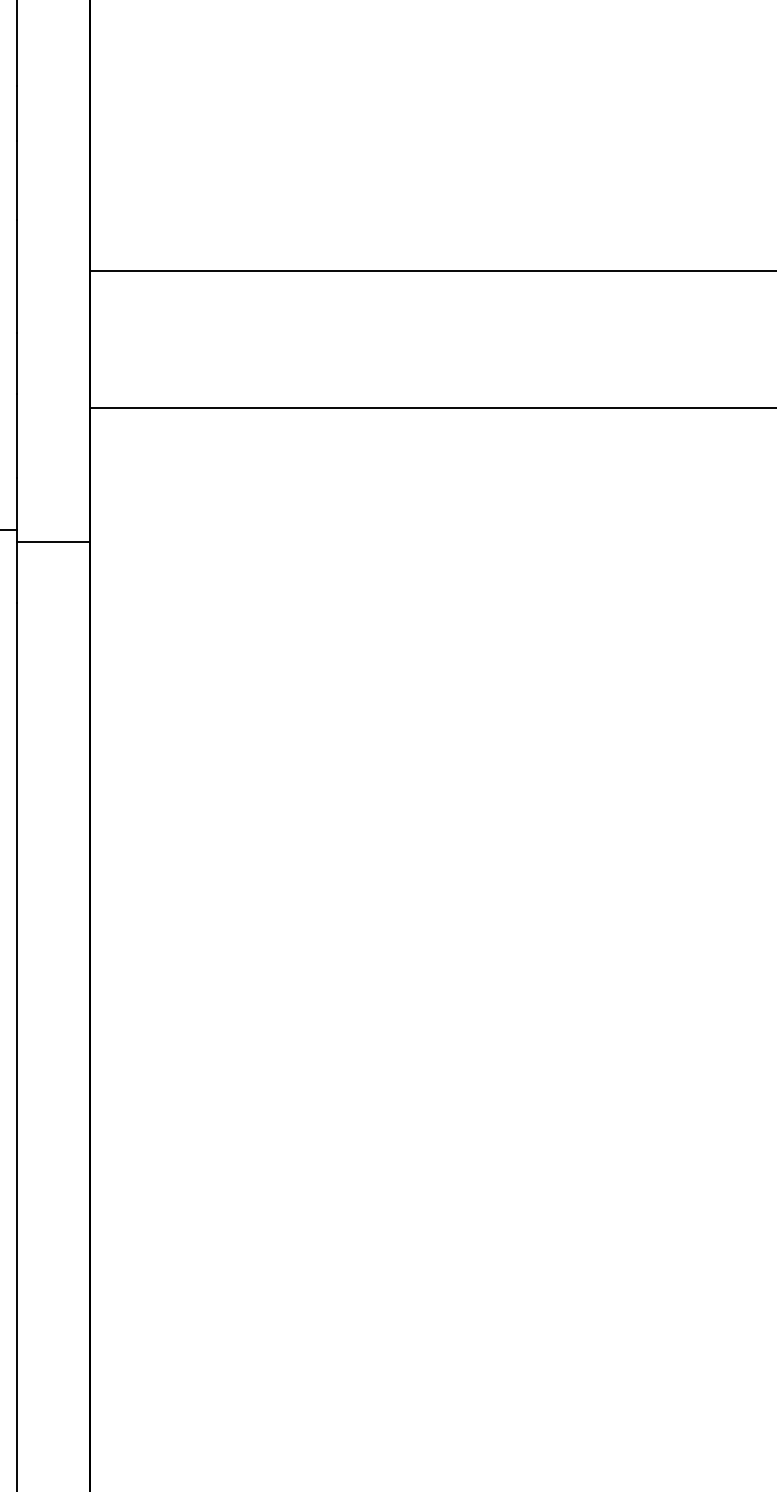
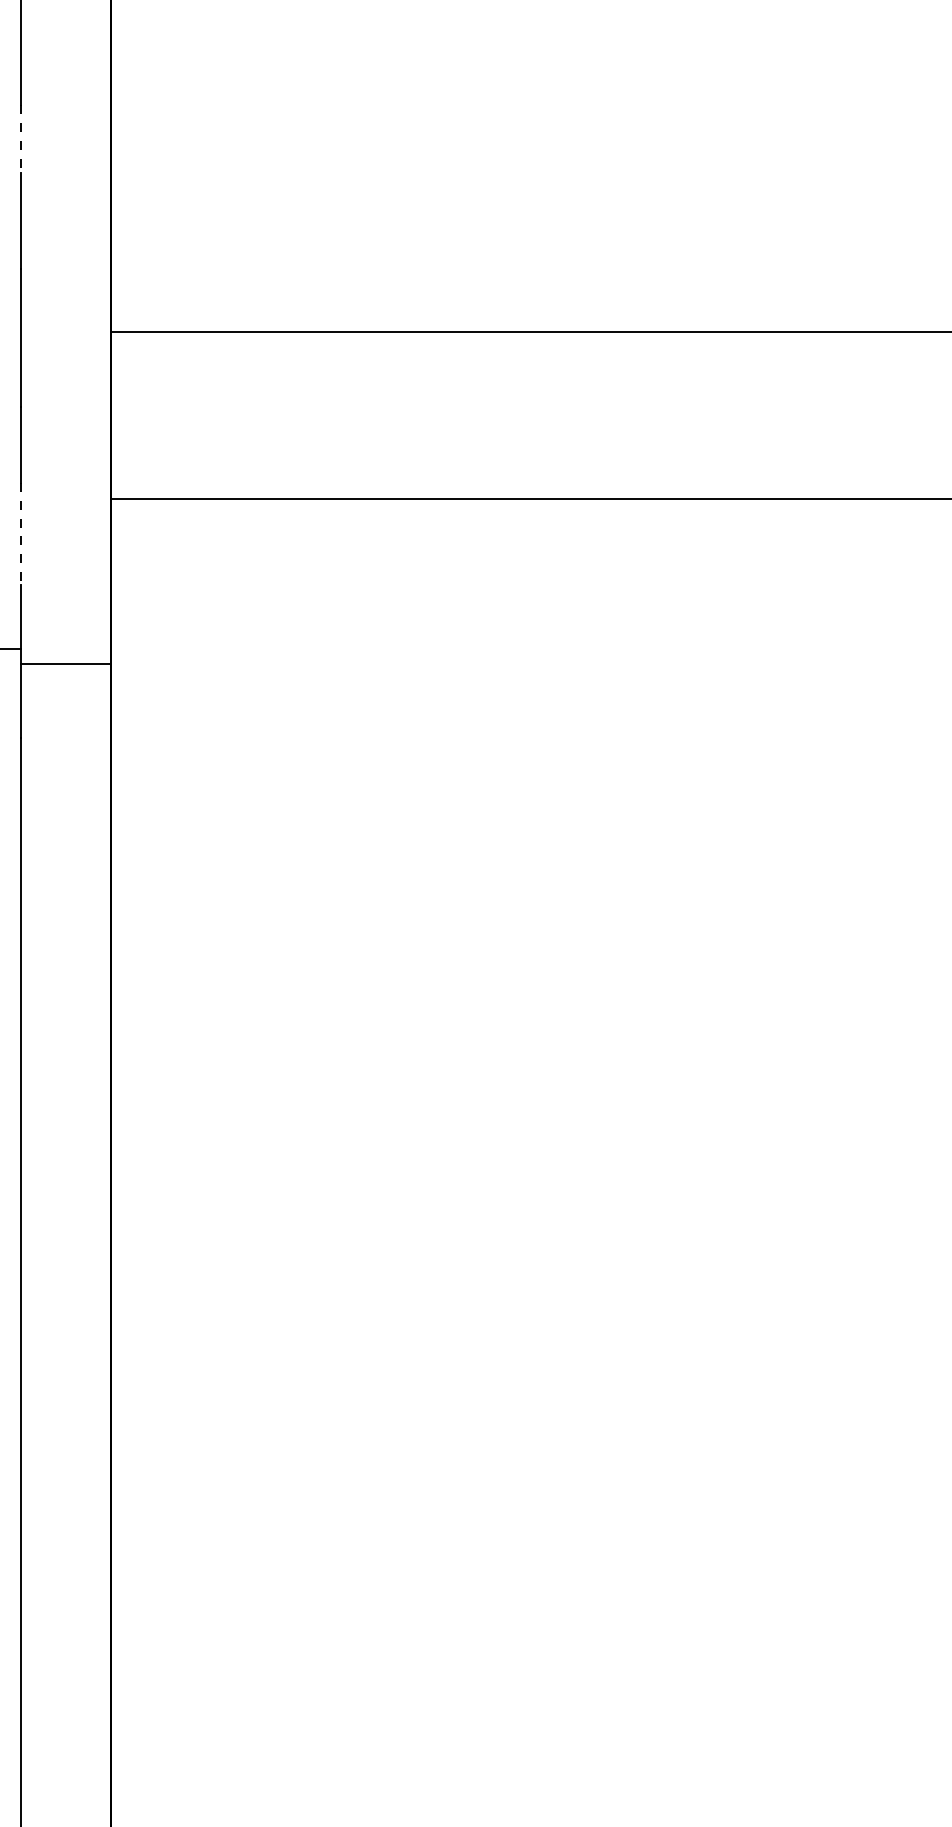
line: (16, 113) -> (20, 138), solid -> dashed
line: (16, 435) -> (20, 533), solid -> dashed

